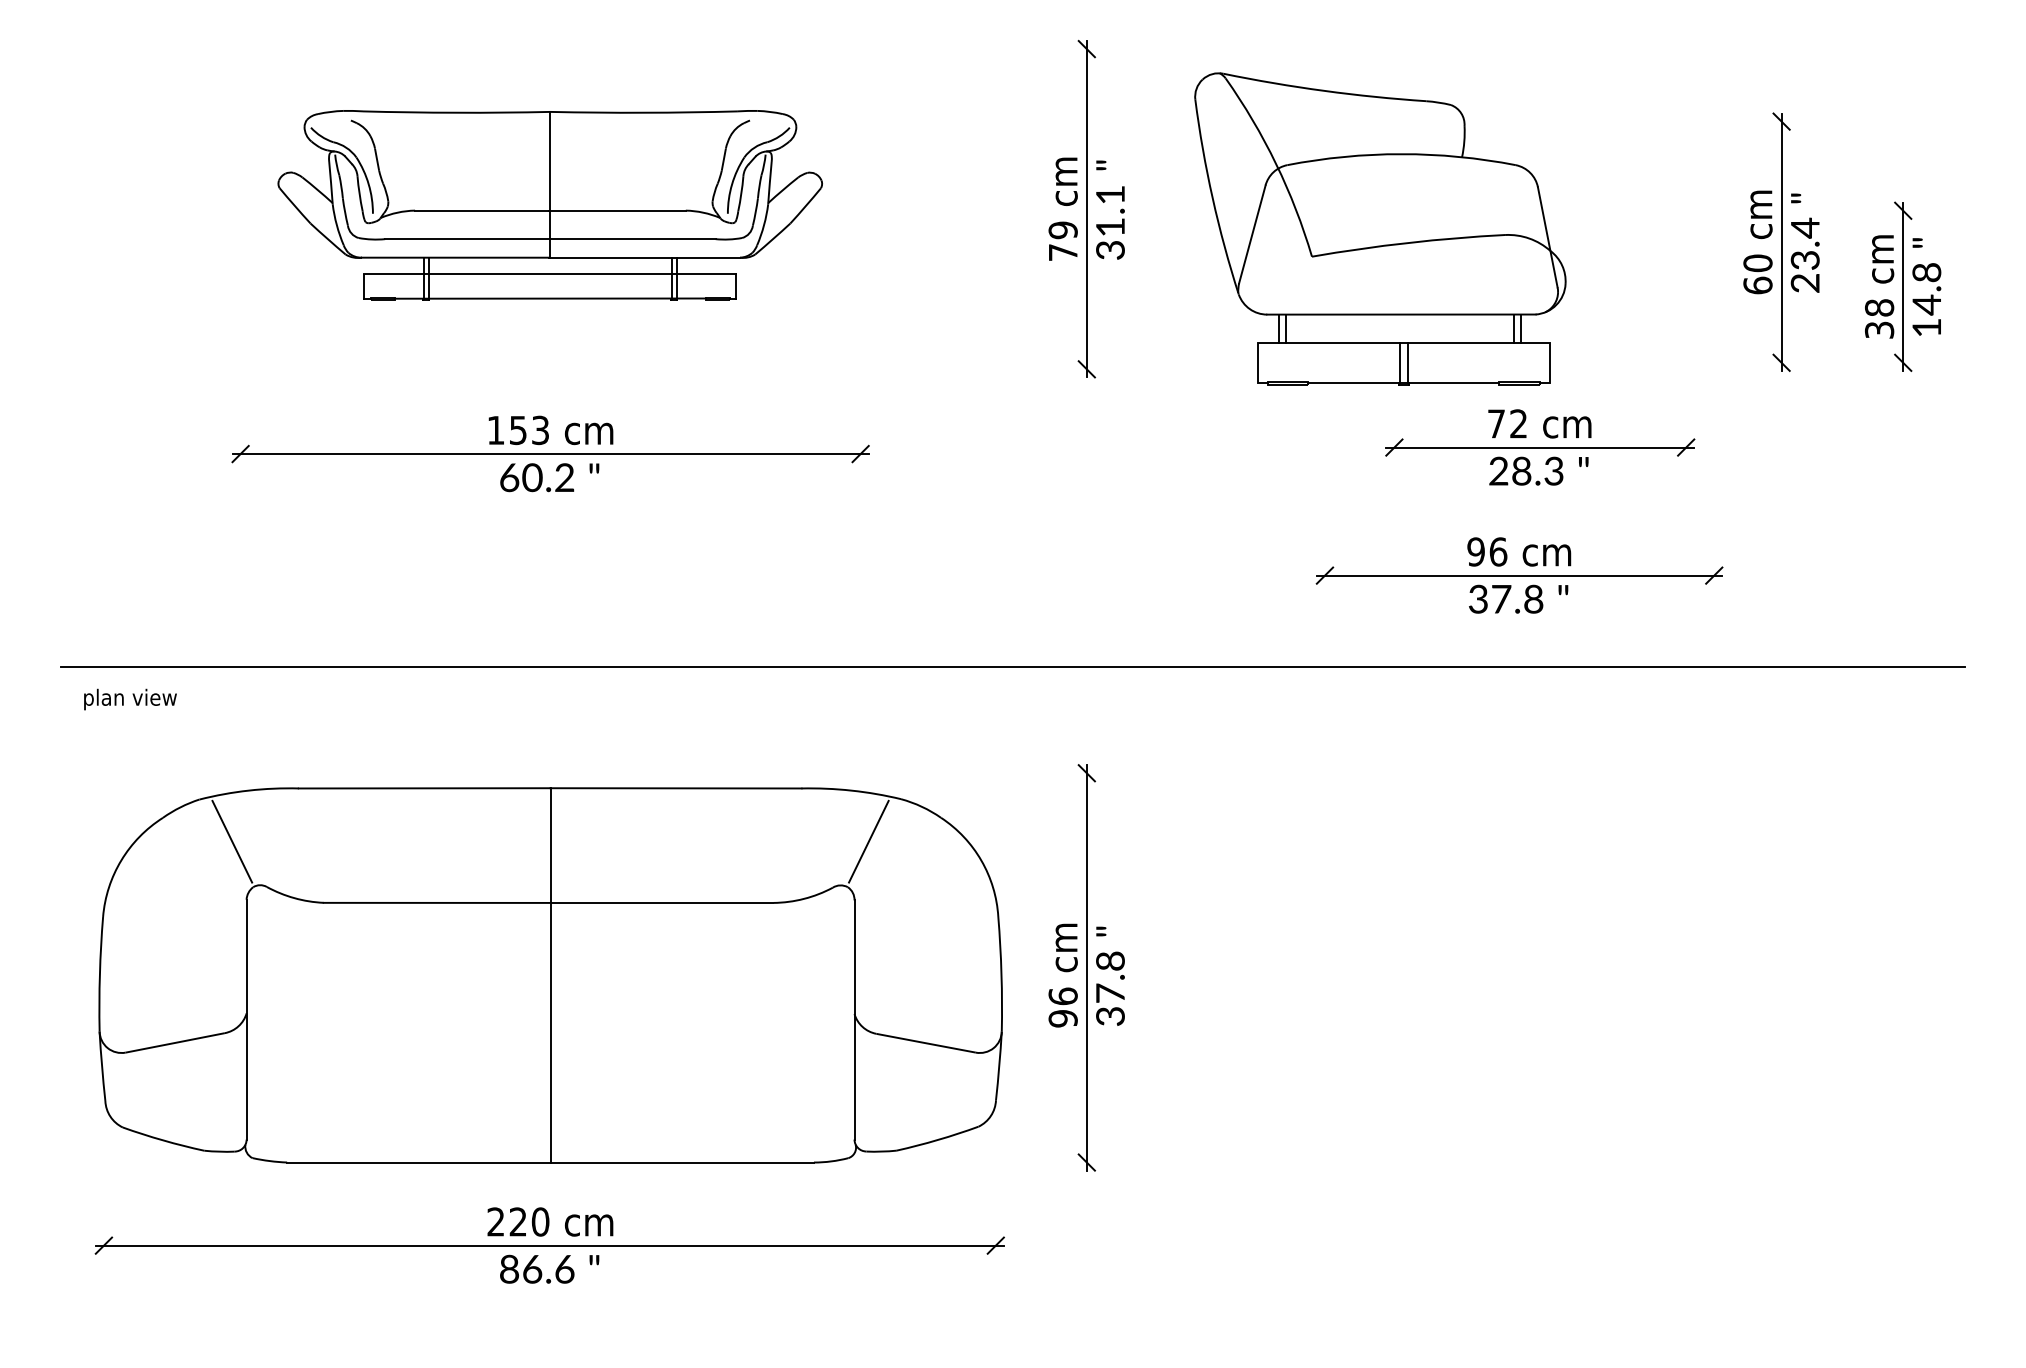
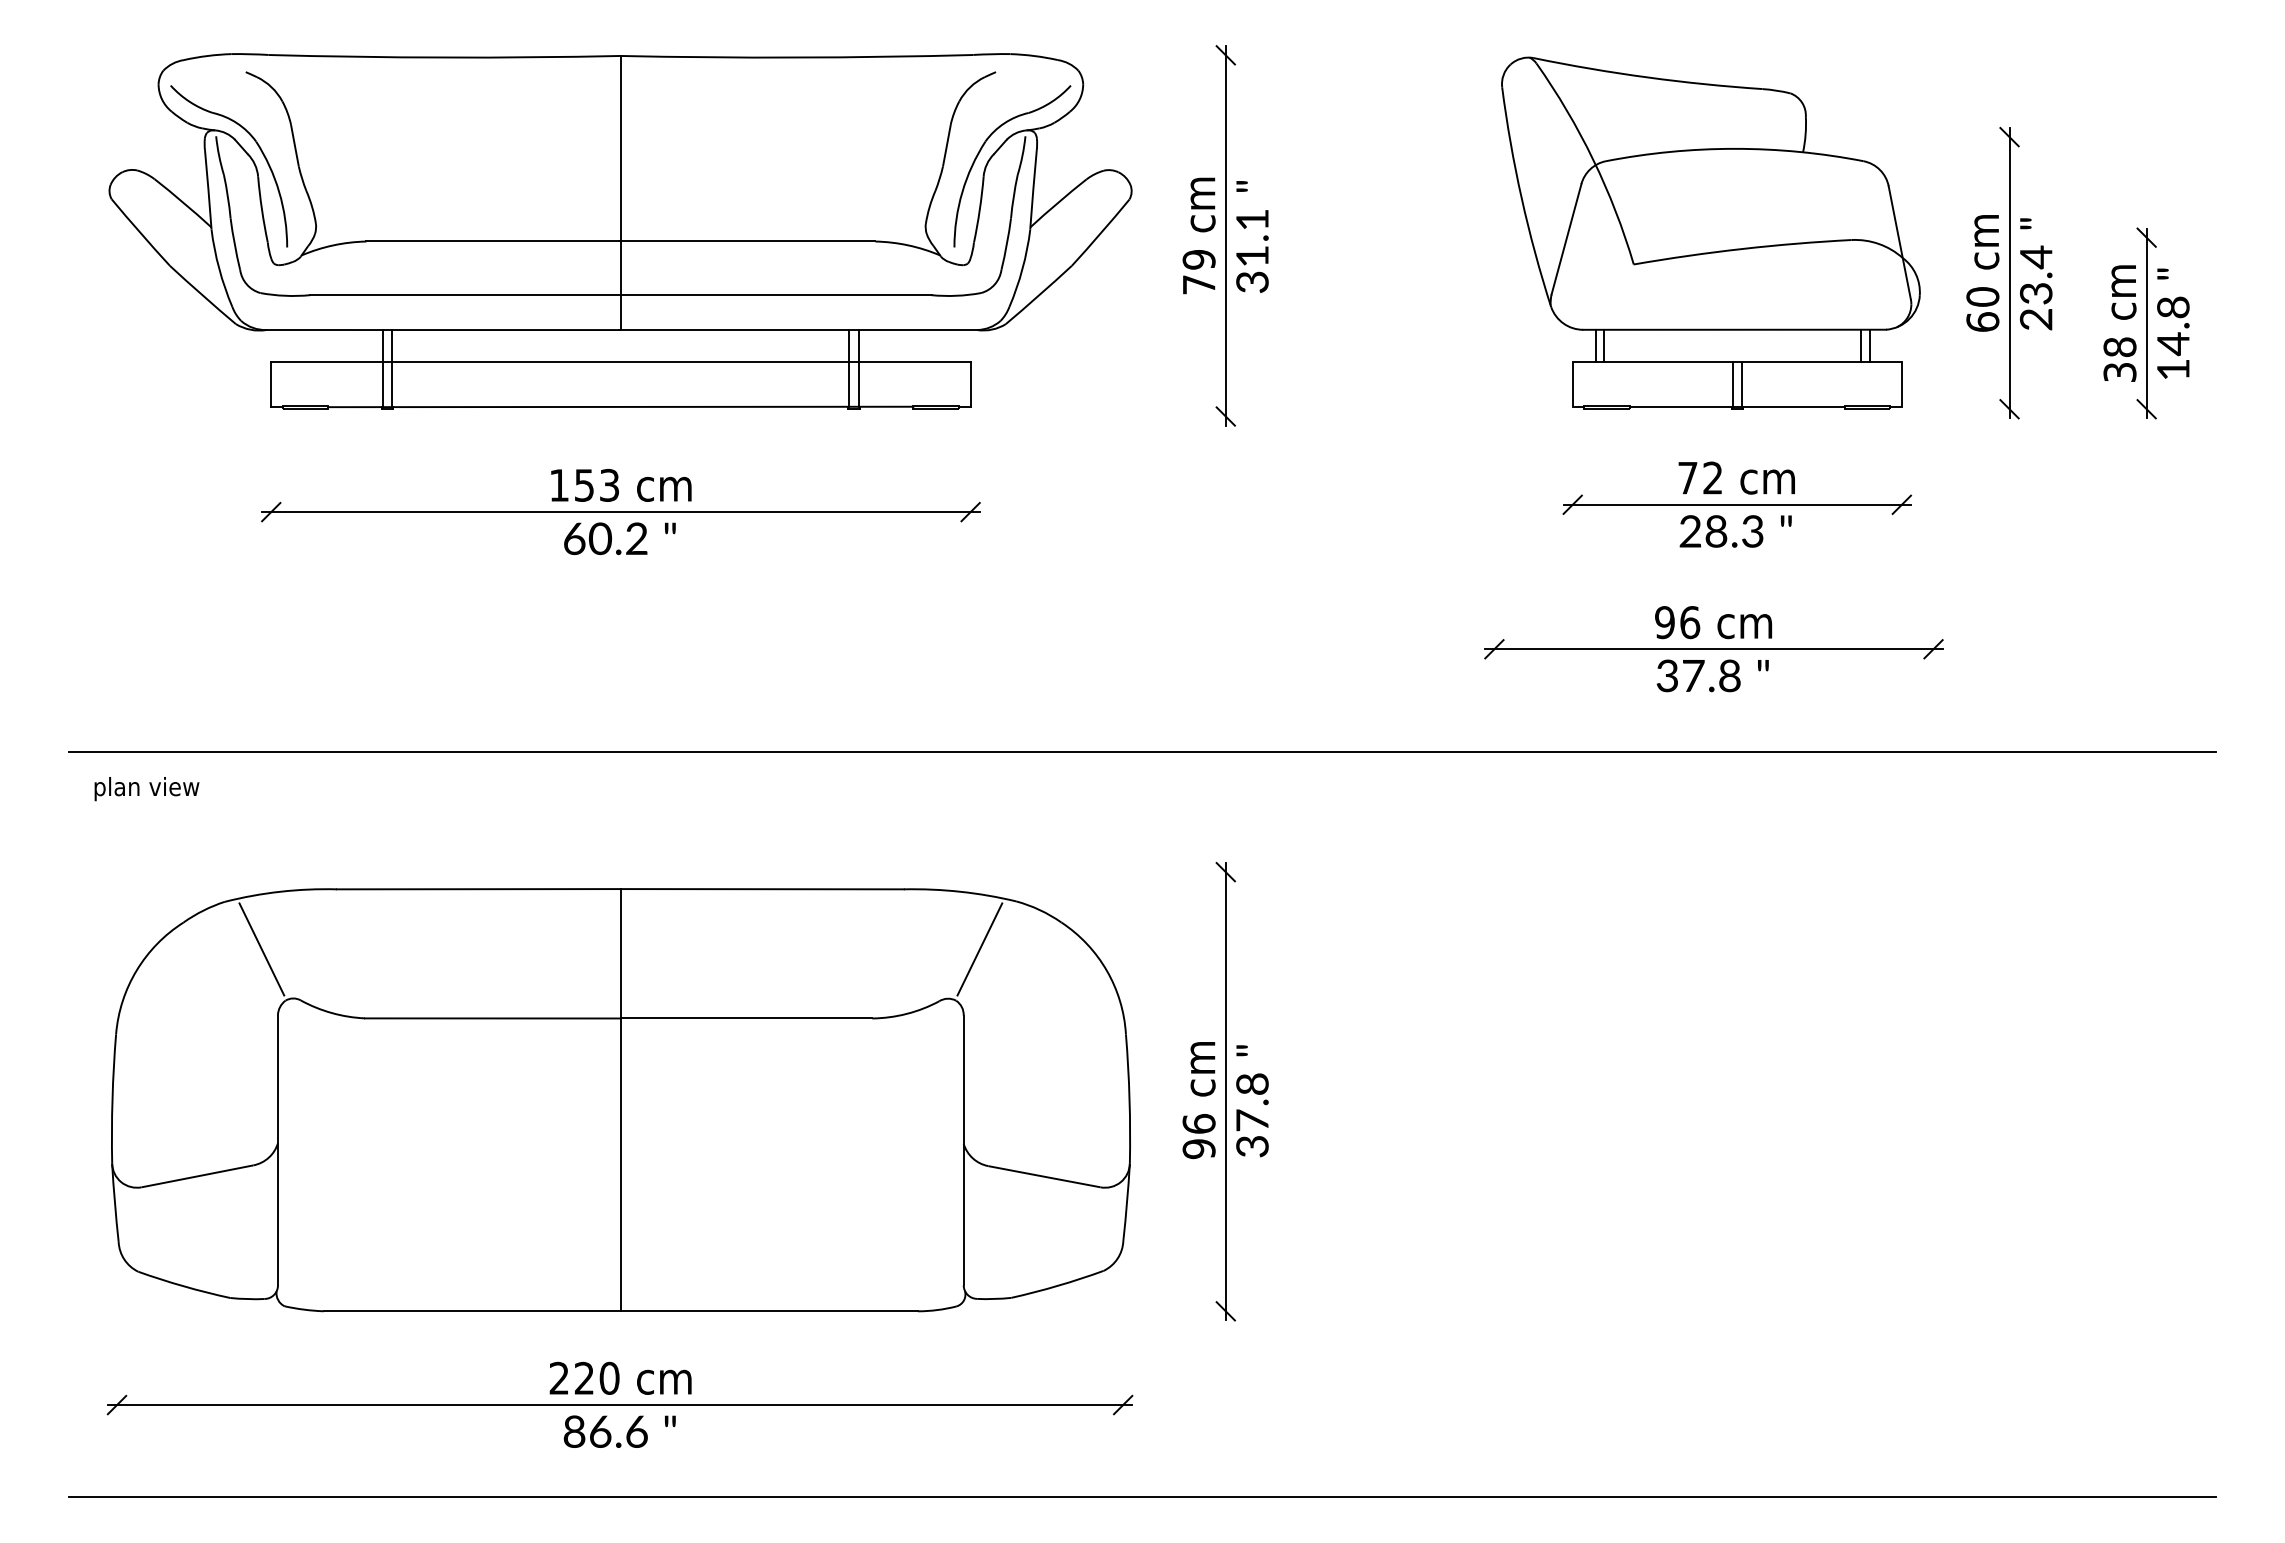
part: (550, 205) -> (620, 231), size x1.67
part: (1380, 228) -> (1710, 232), moved
line: (1013, 1326) -> (1142, 1496), added

